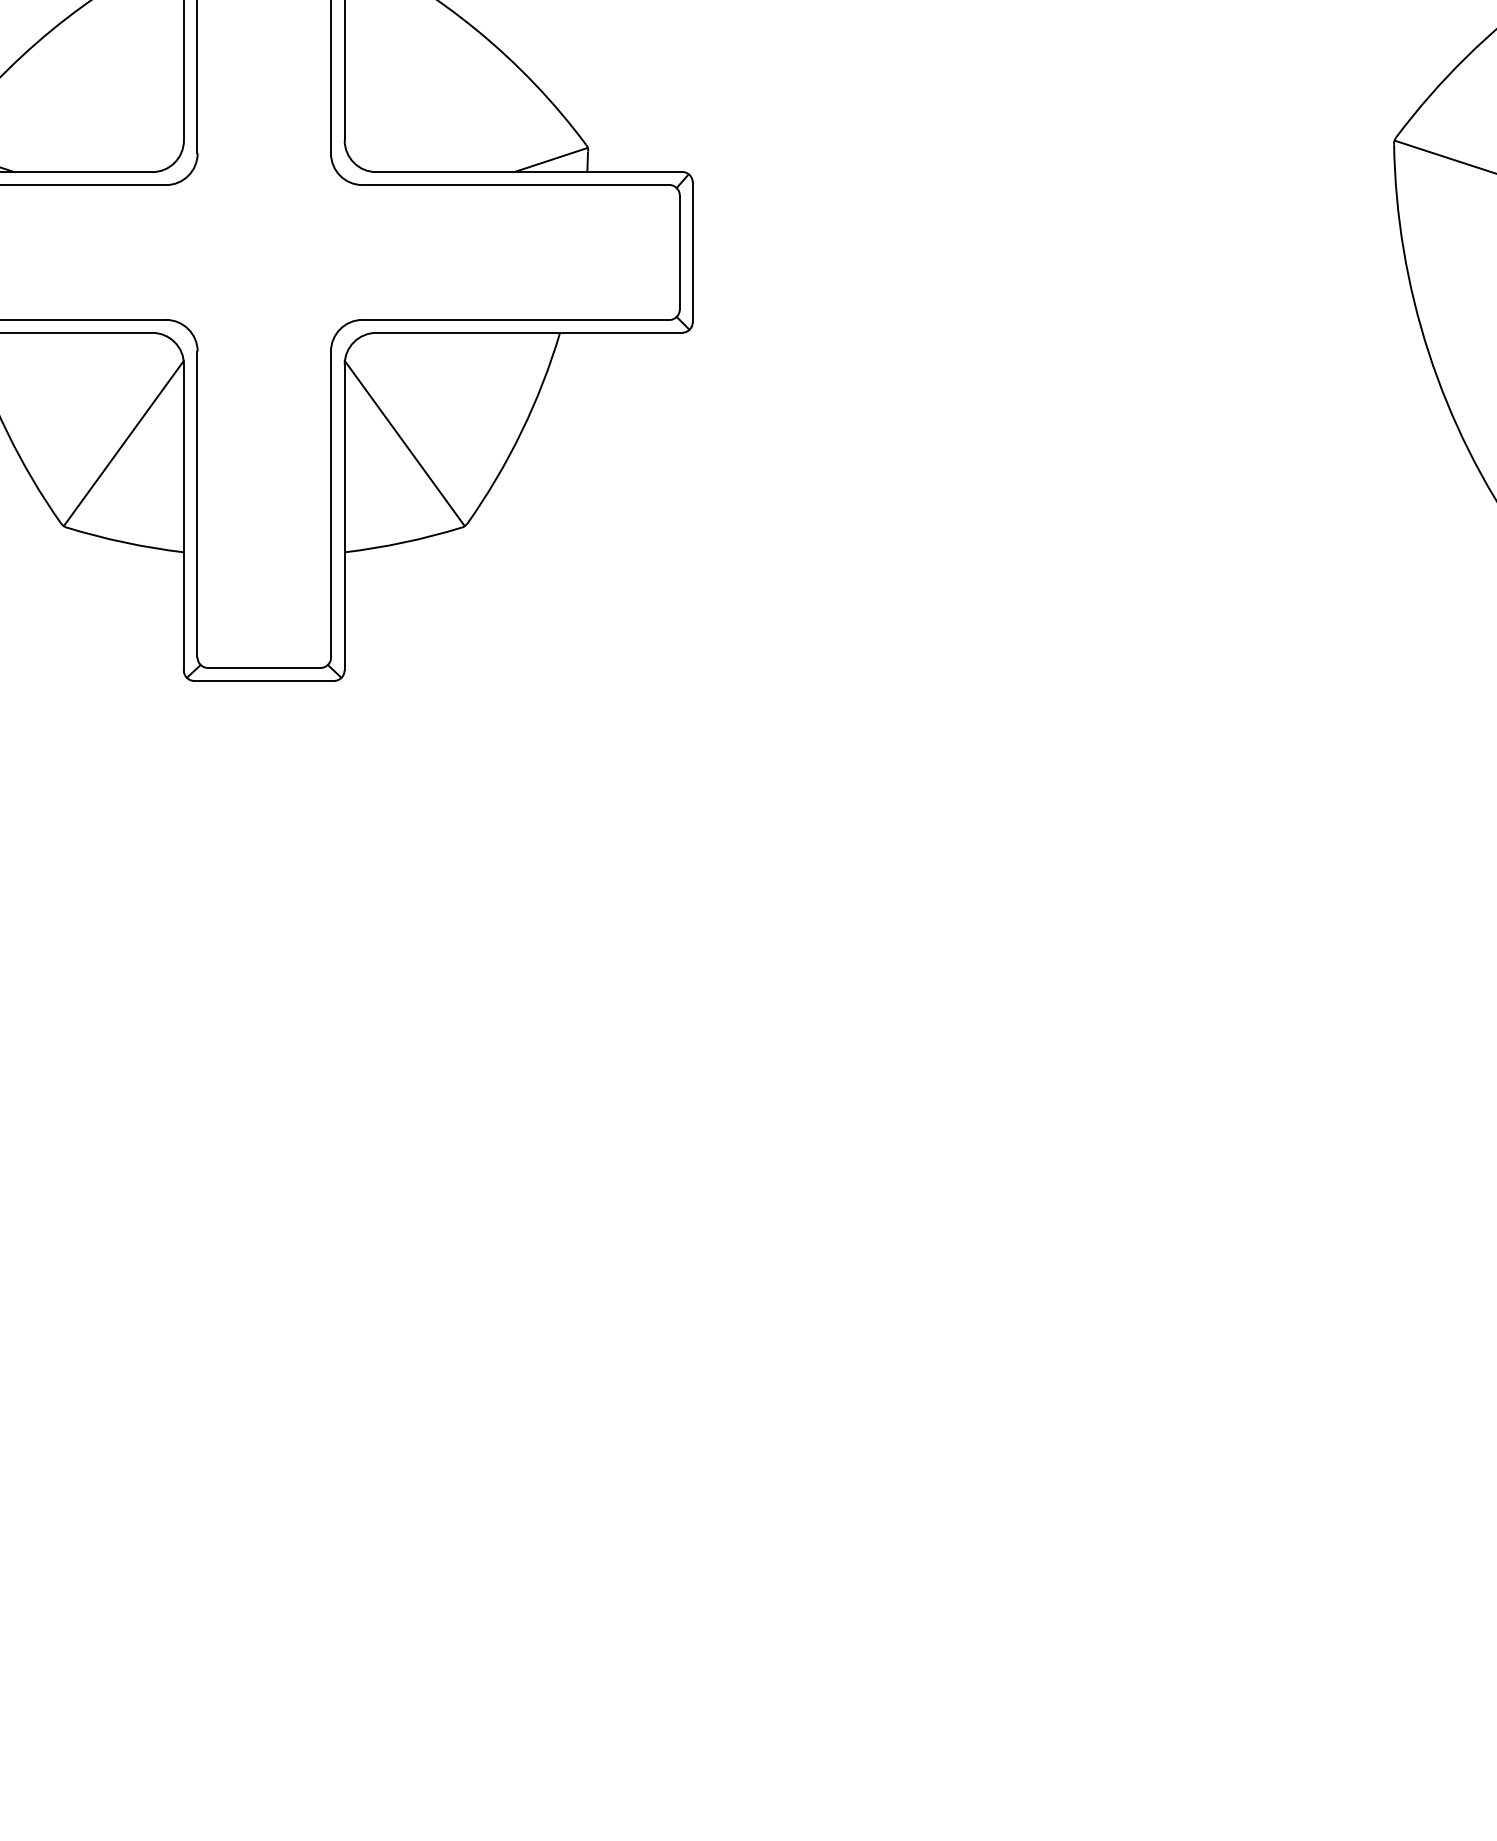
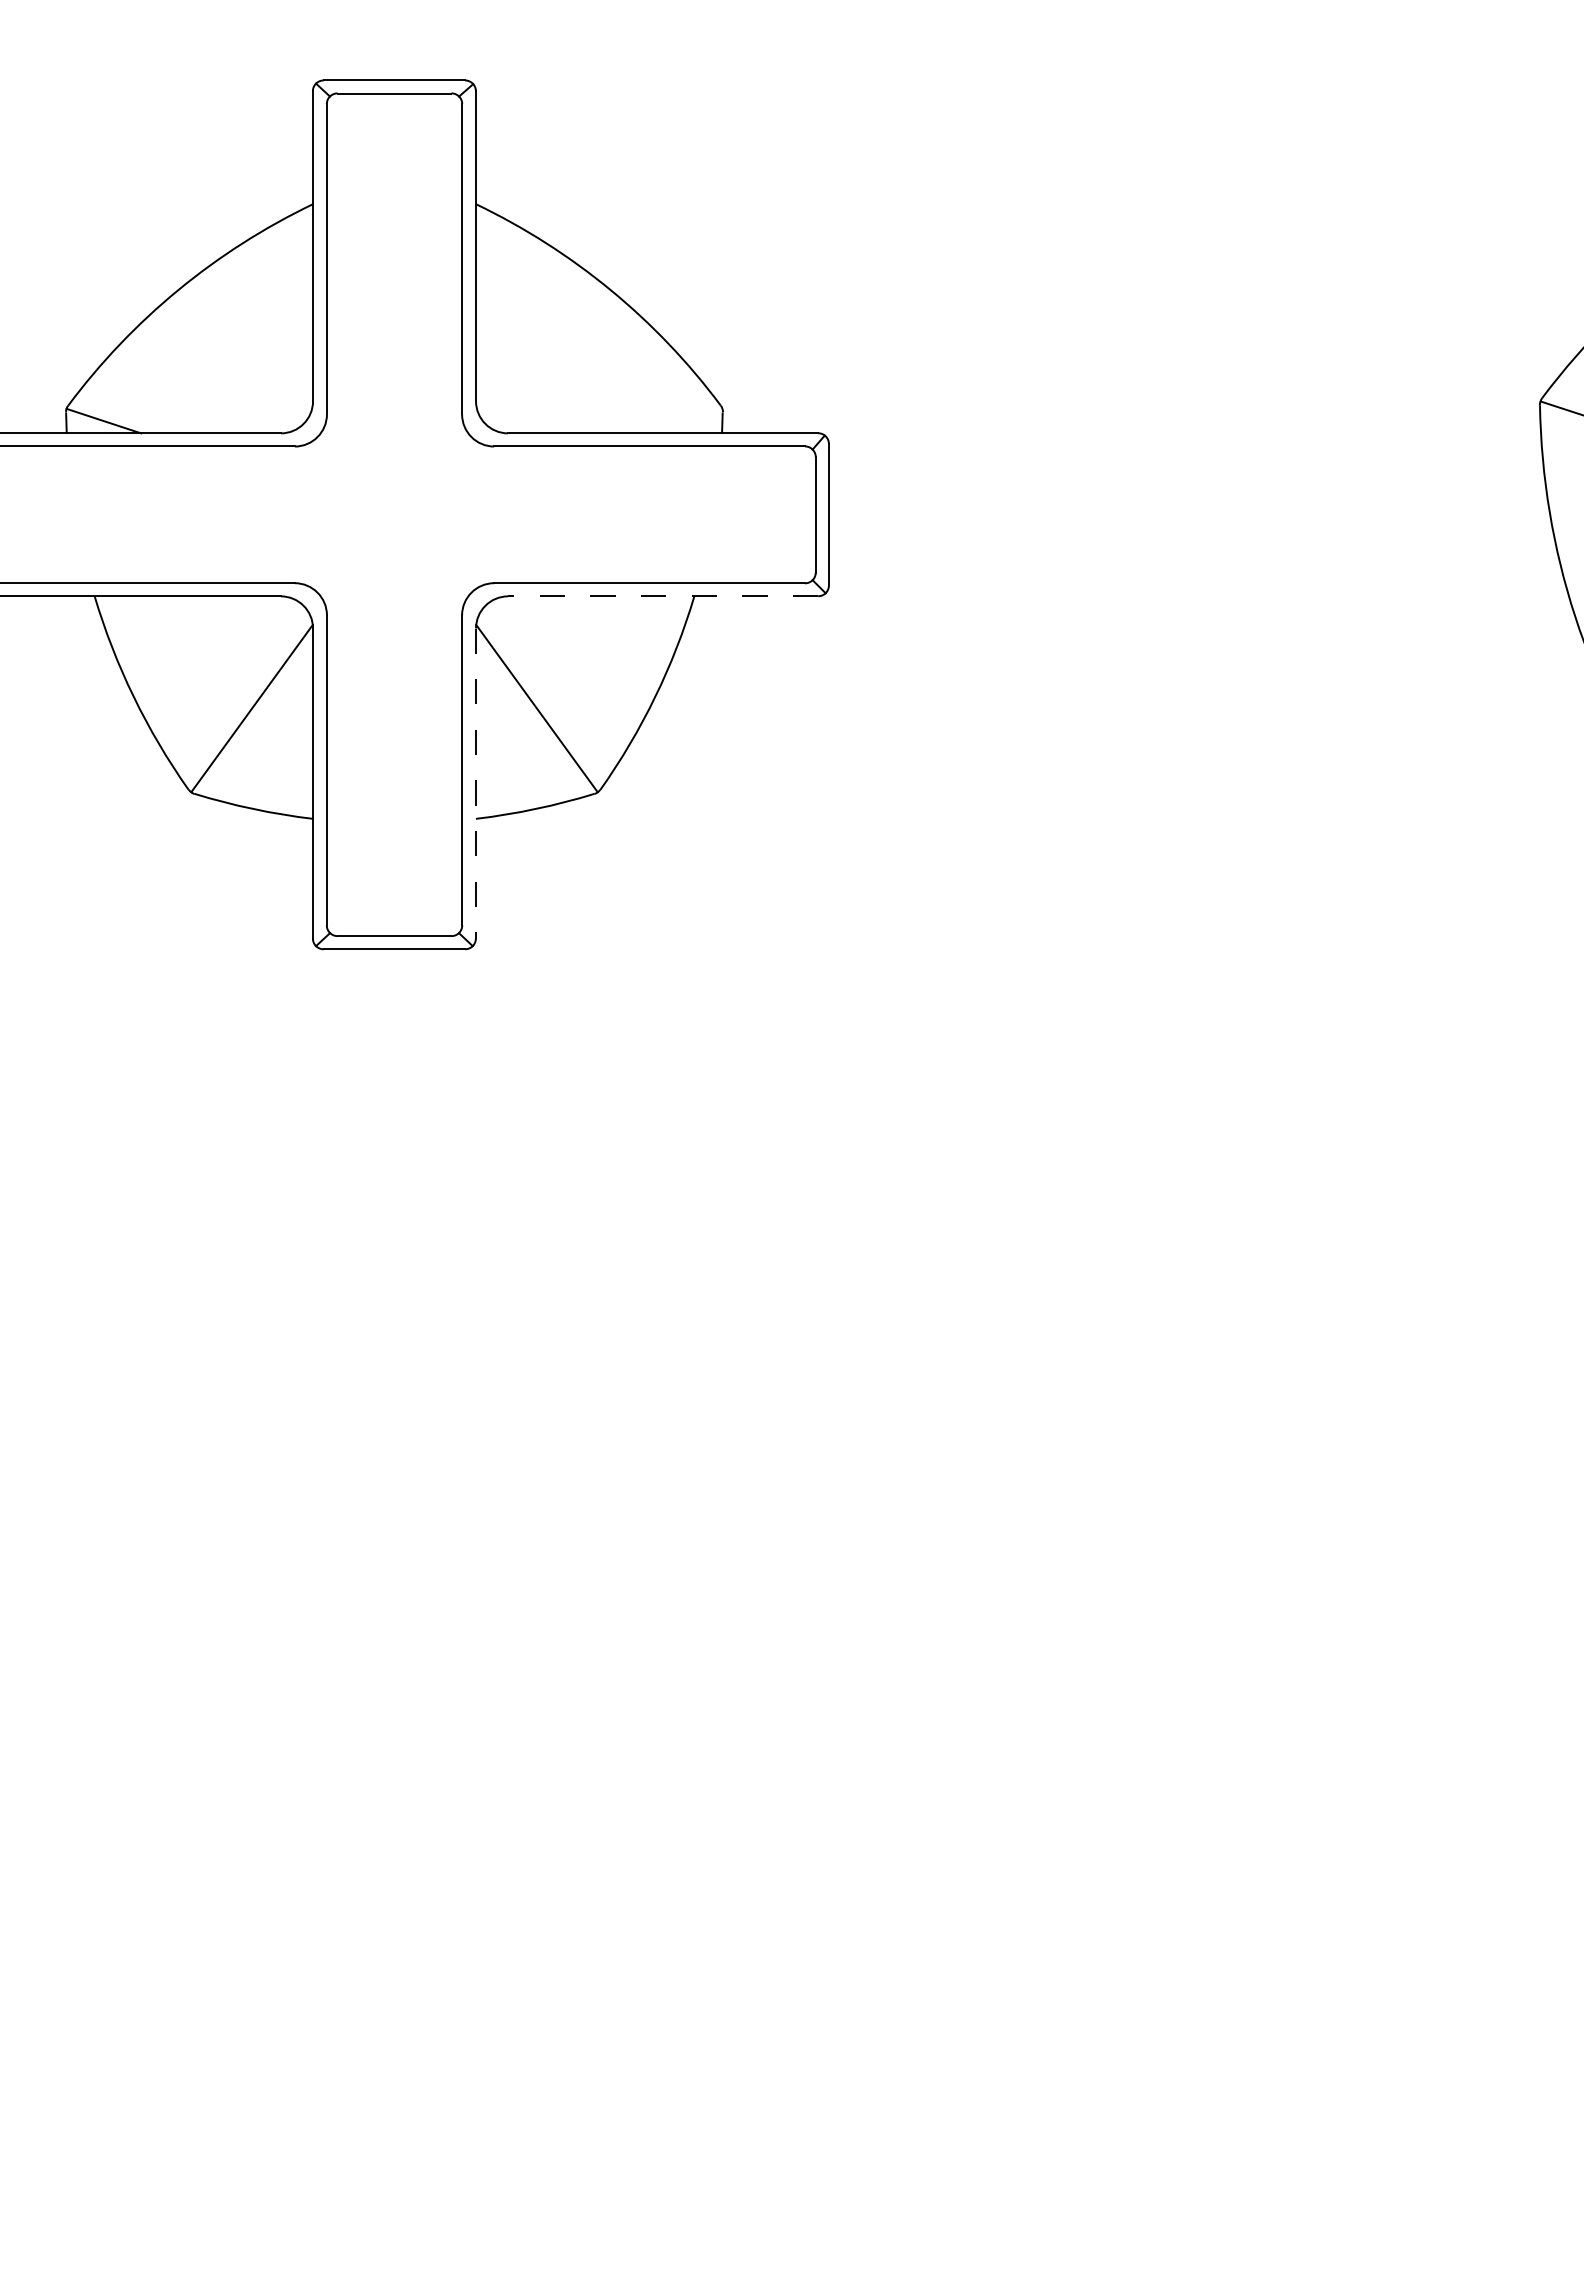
line: (550, 159) -> (684, 420), removed
line: (528, 333) -> (662, 596), solid -> dashed
line: (345, 518) -> (476, 784), solid -> dashed

